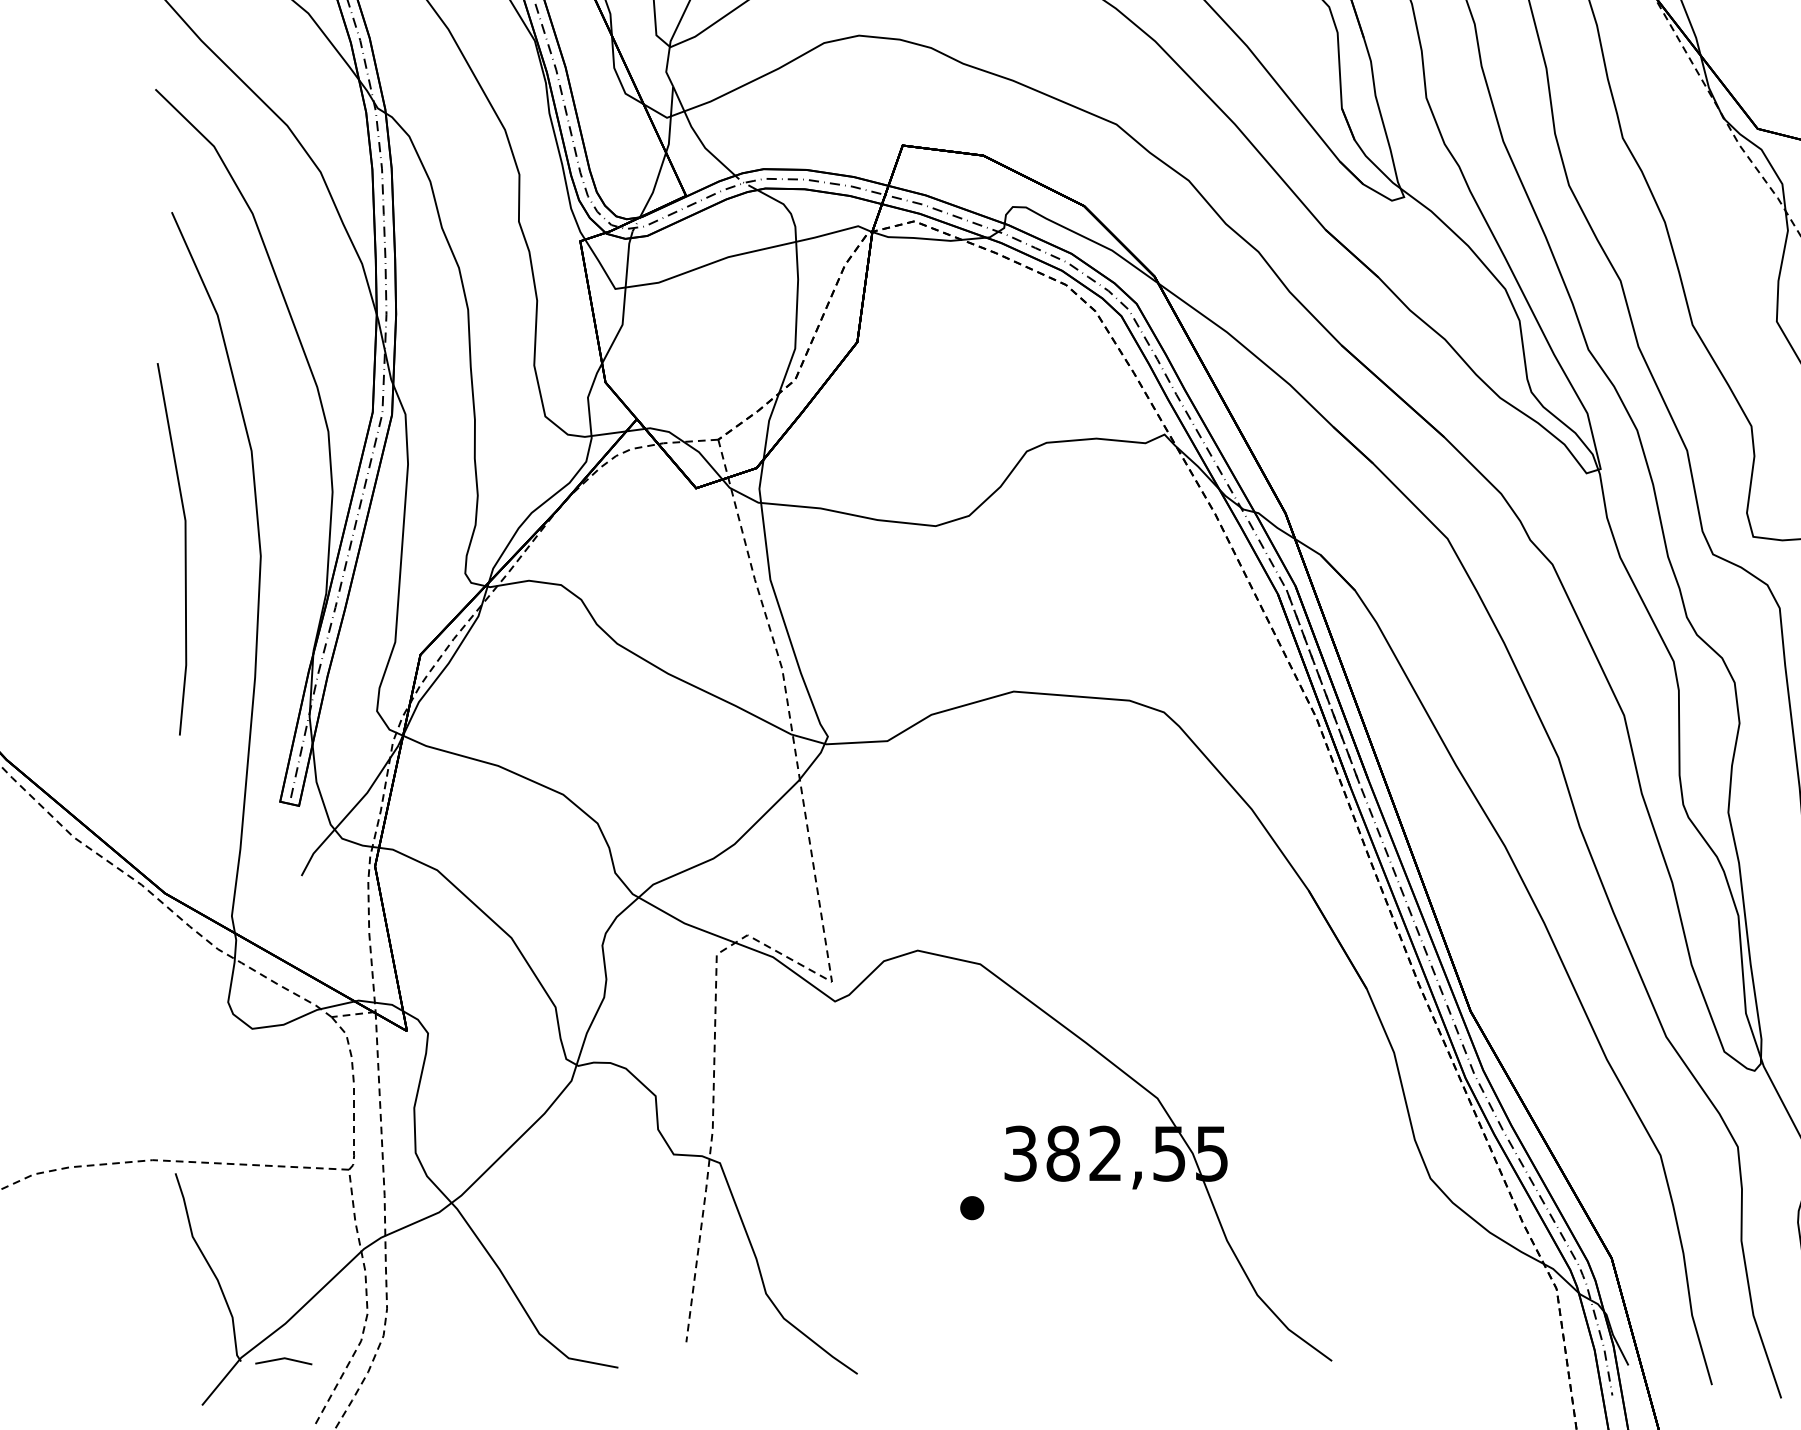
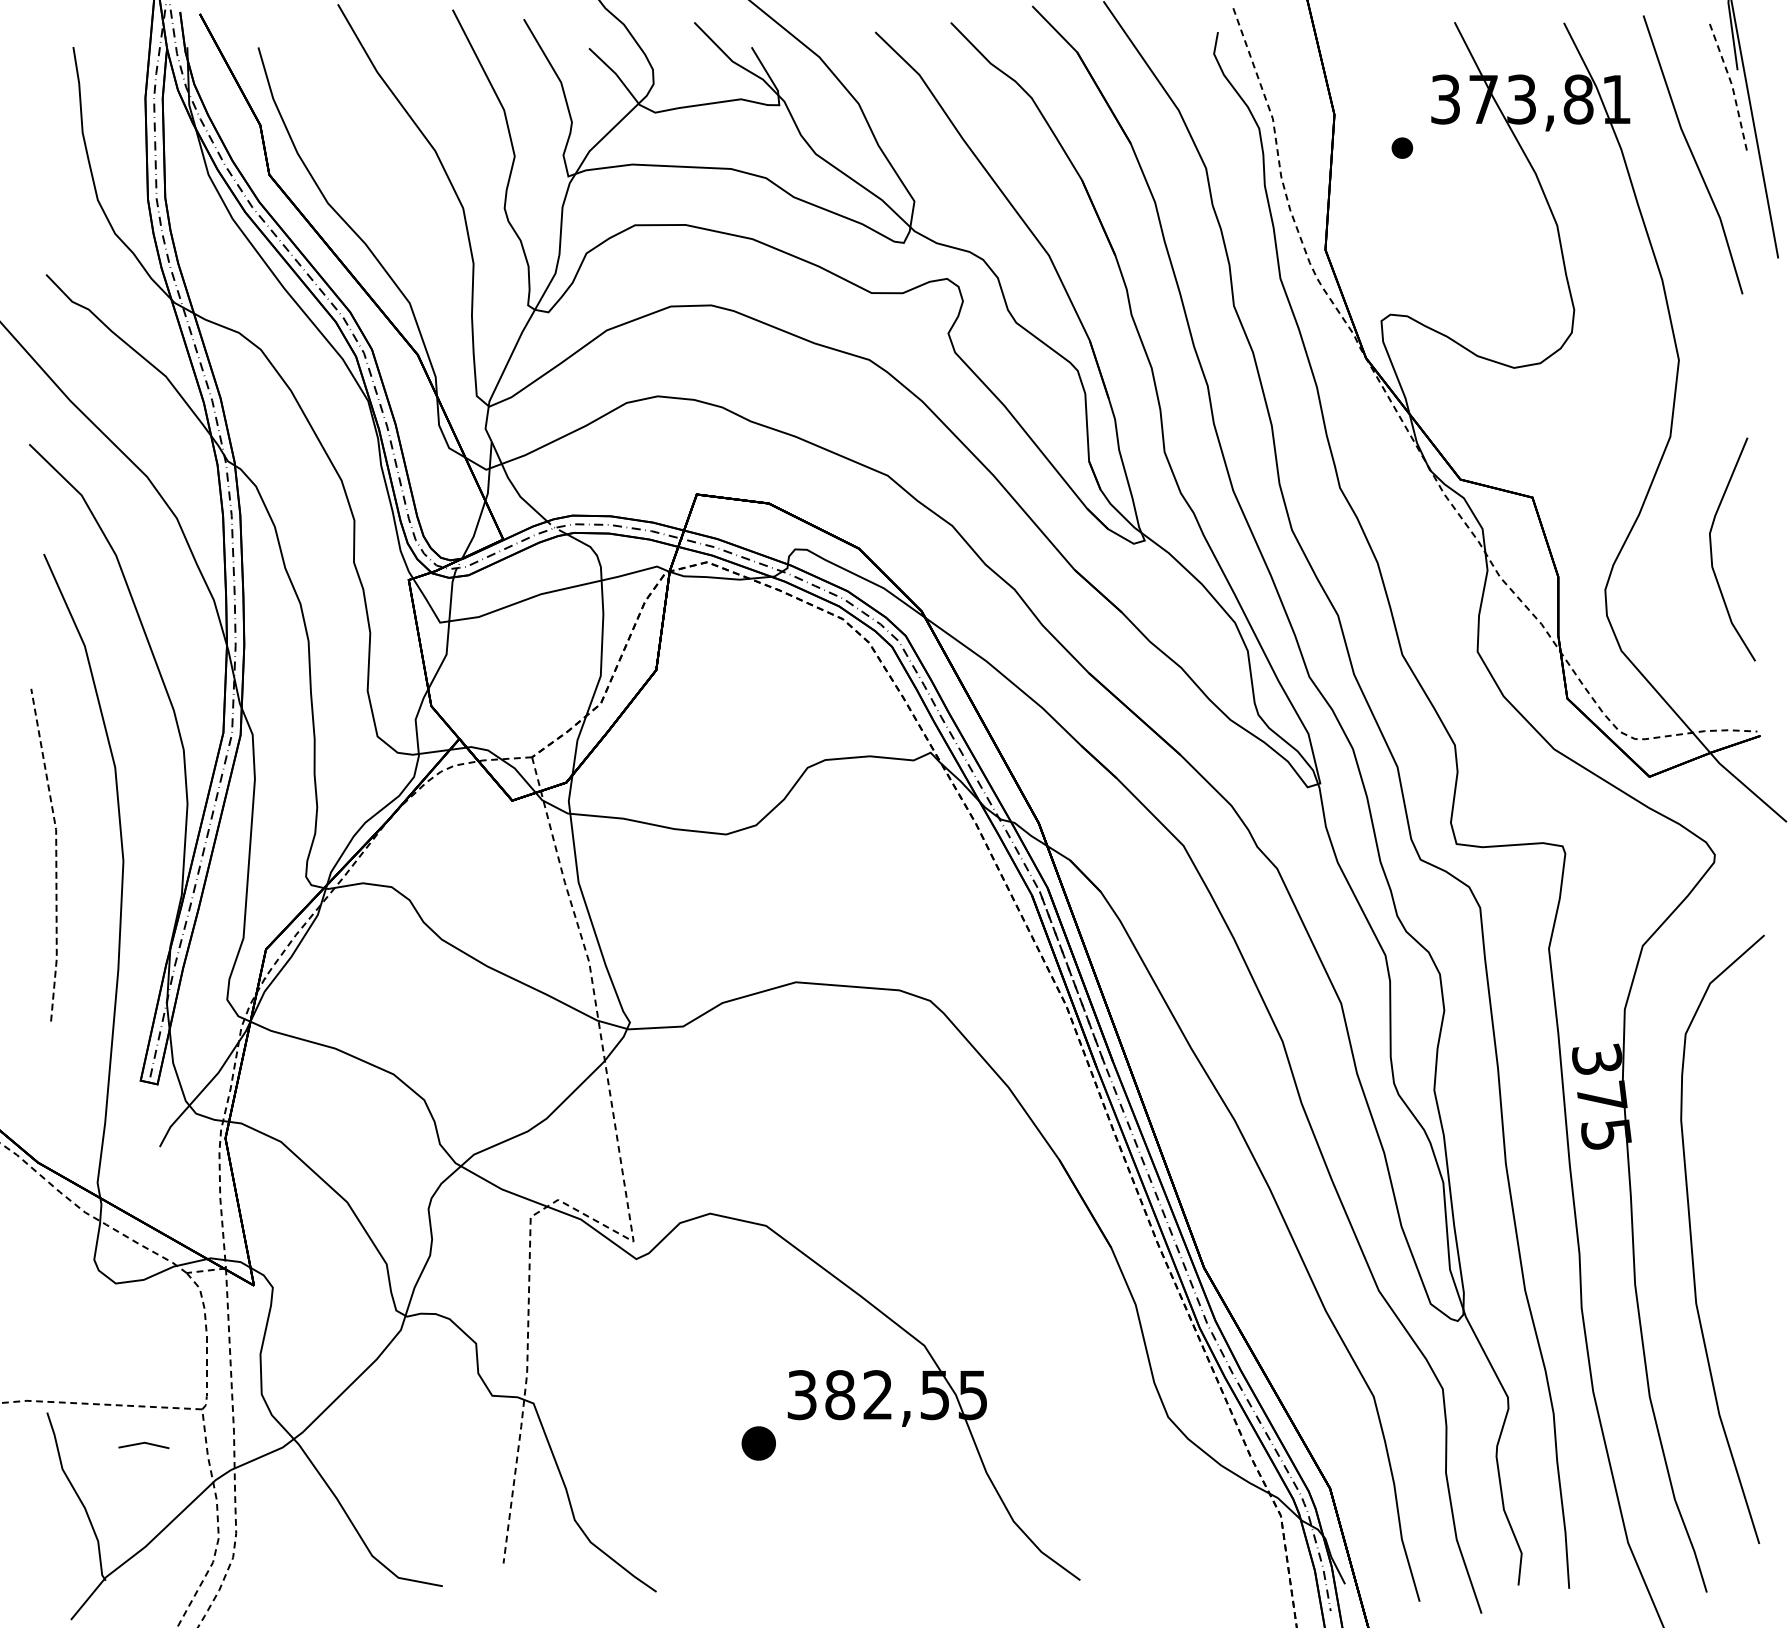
line: (185, 547) -> (56, 853), solid -> dashed
part: (971, 1207) -> (758, 1443), size x1.6
line: (282, 1360) -> (142, 1444), moved

